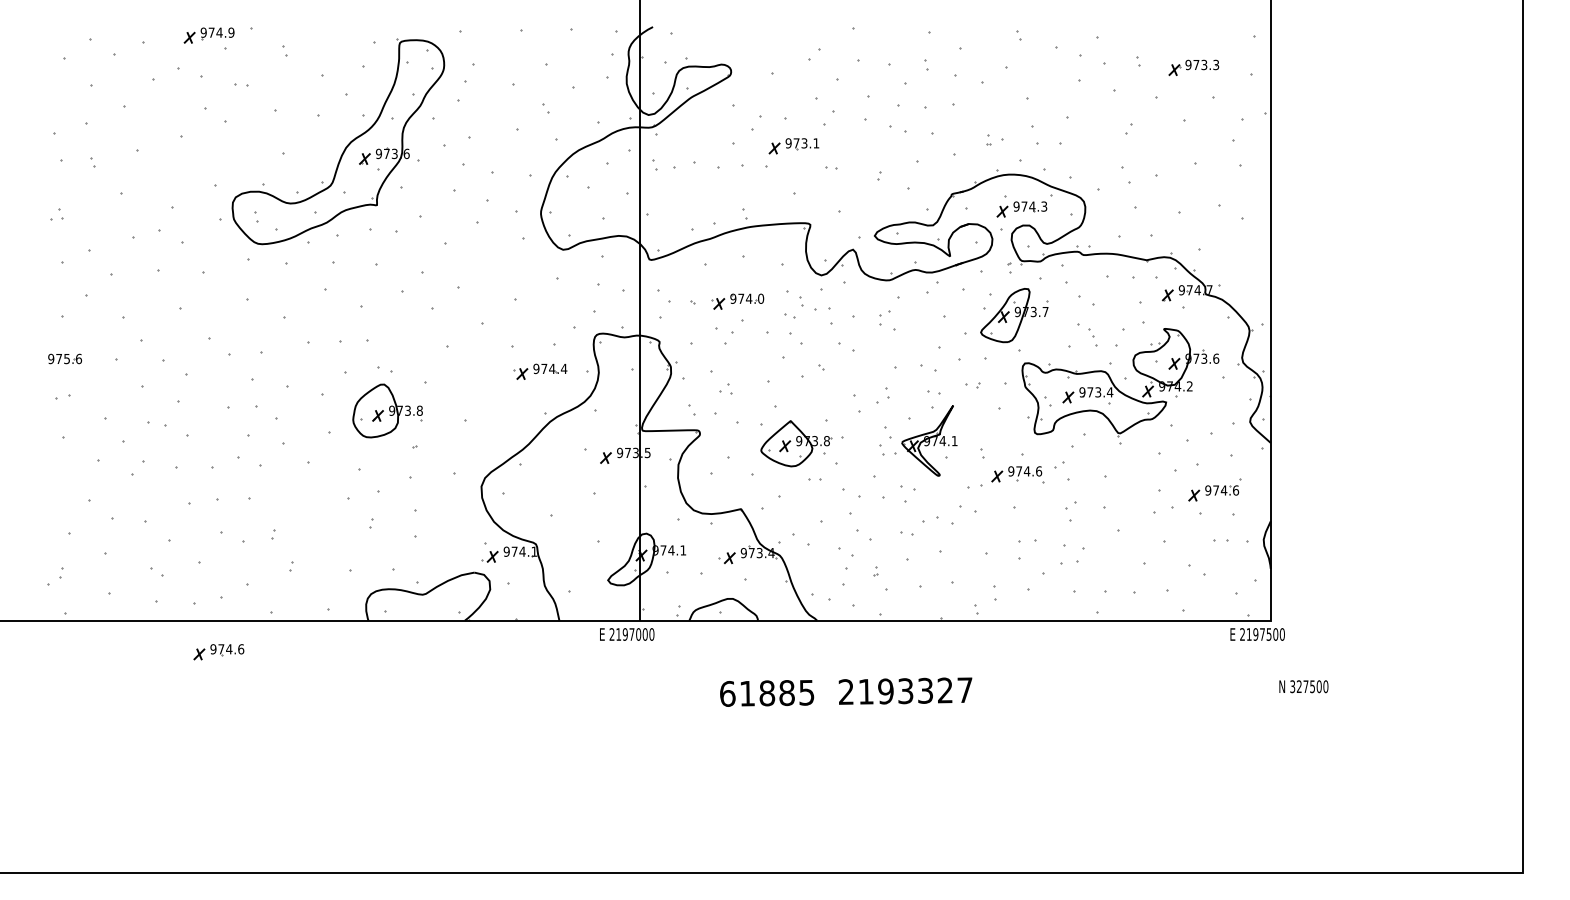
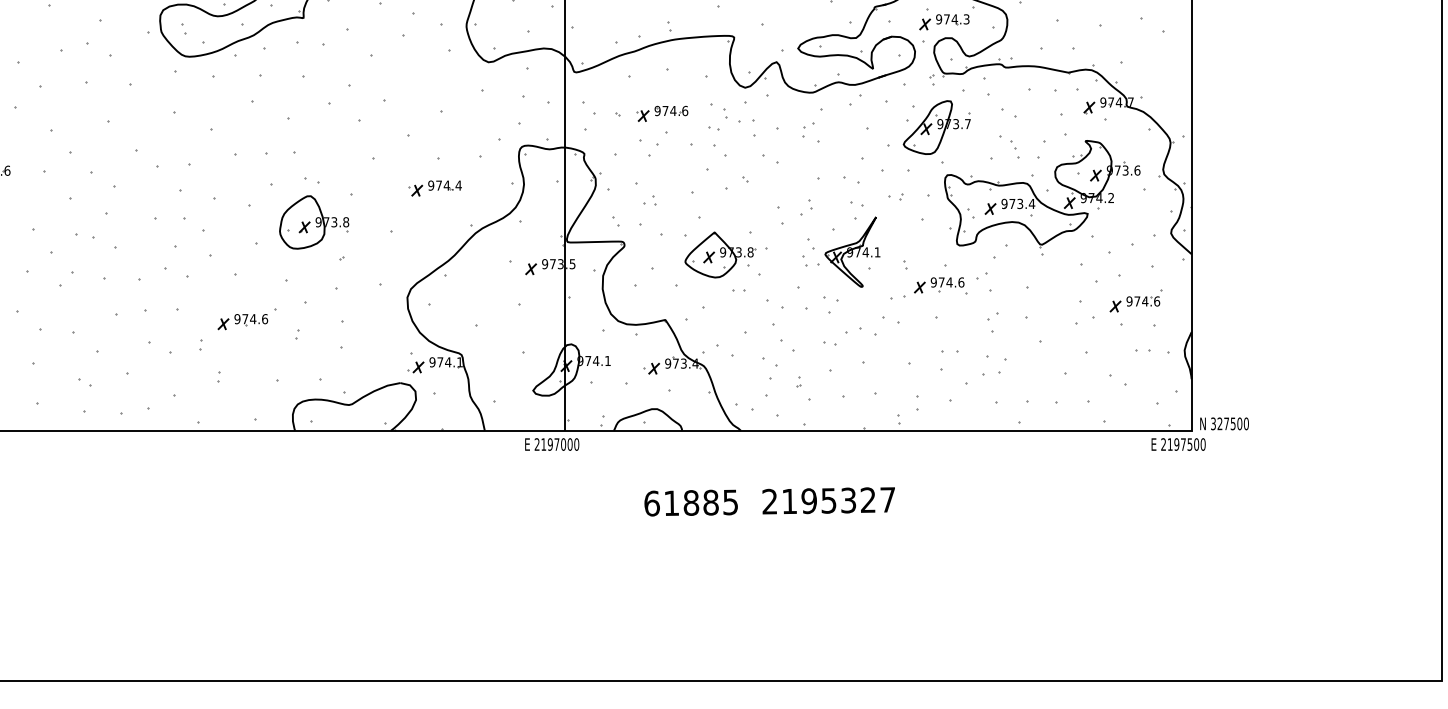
text: (761, 298) -> (685, 110), 974.0 -> 974.6
part: (540, 371) -> (435, 188), moved
part: (218, 652) -> (242, 322), moved
text: (1303, 686) -> (1224, 423), moved
text: (905, 690) -> (828, 500), 2193327 -> 2195327

